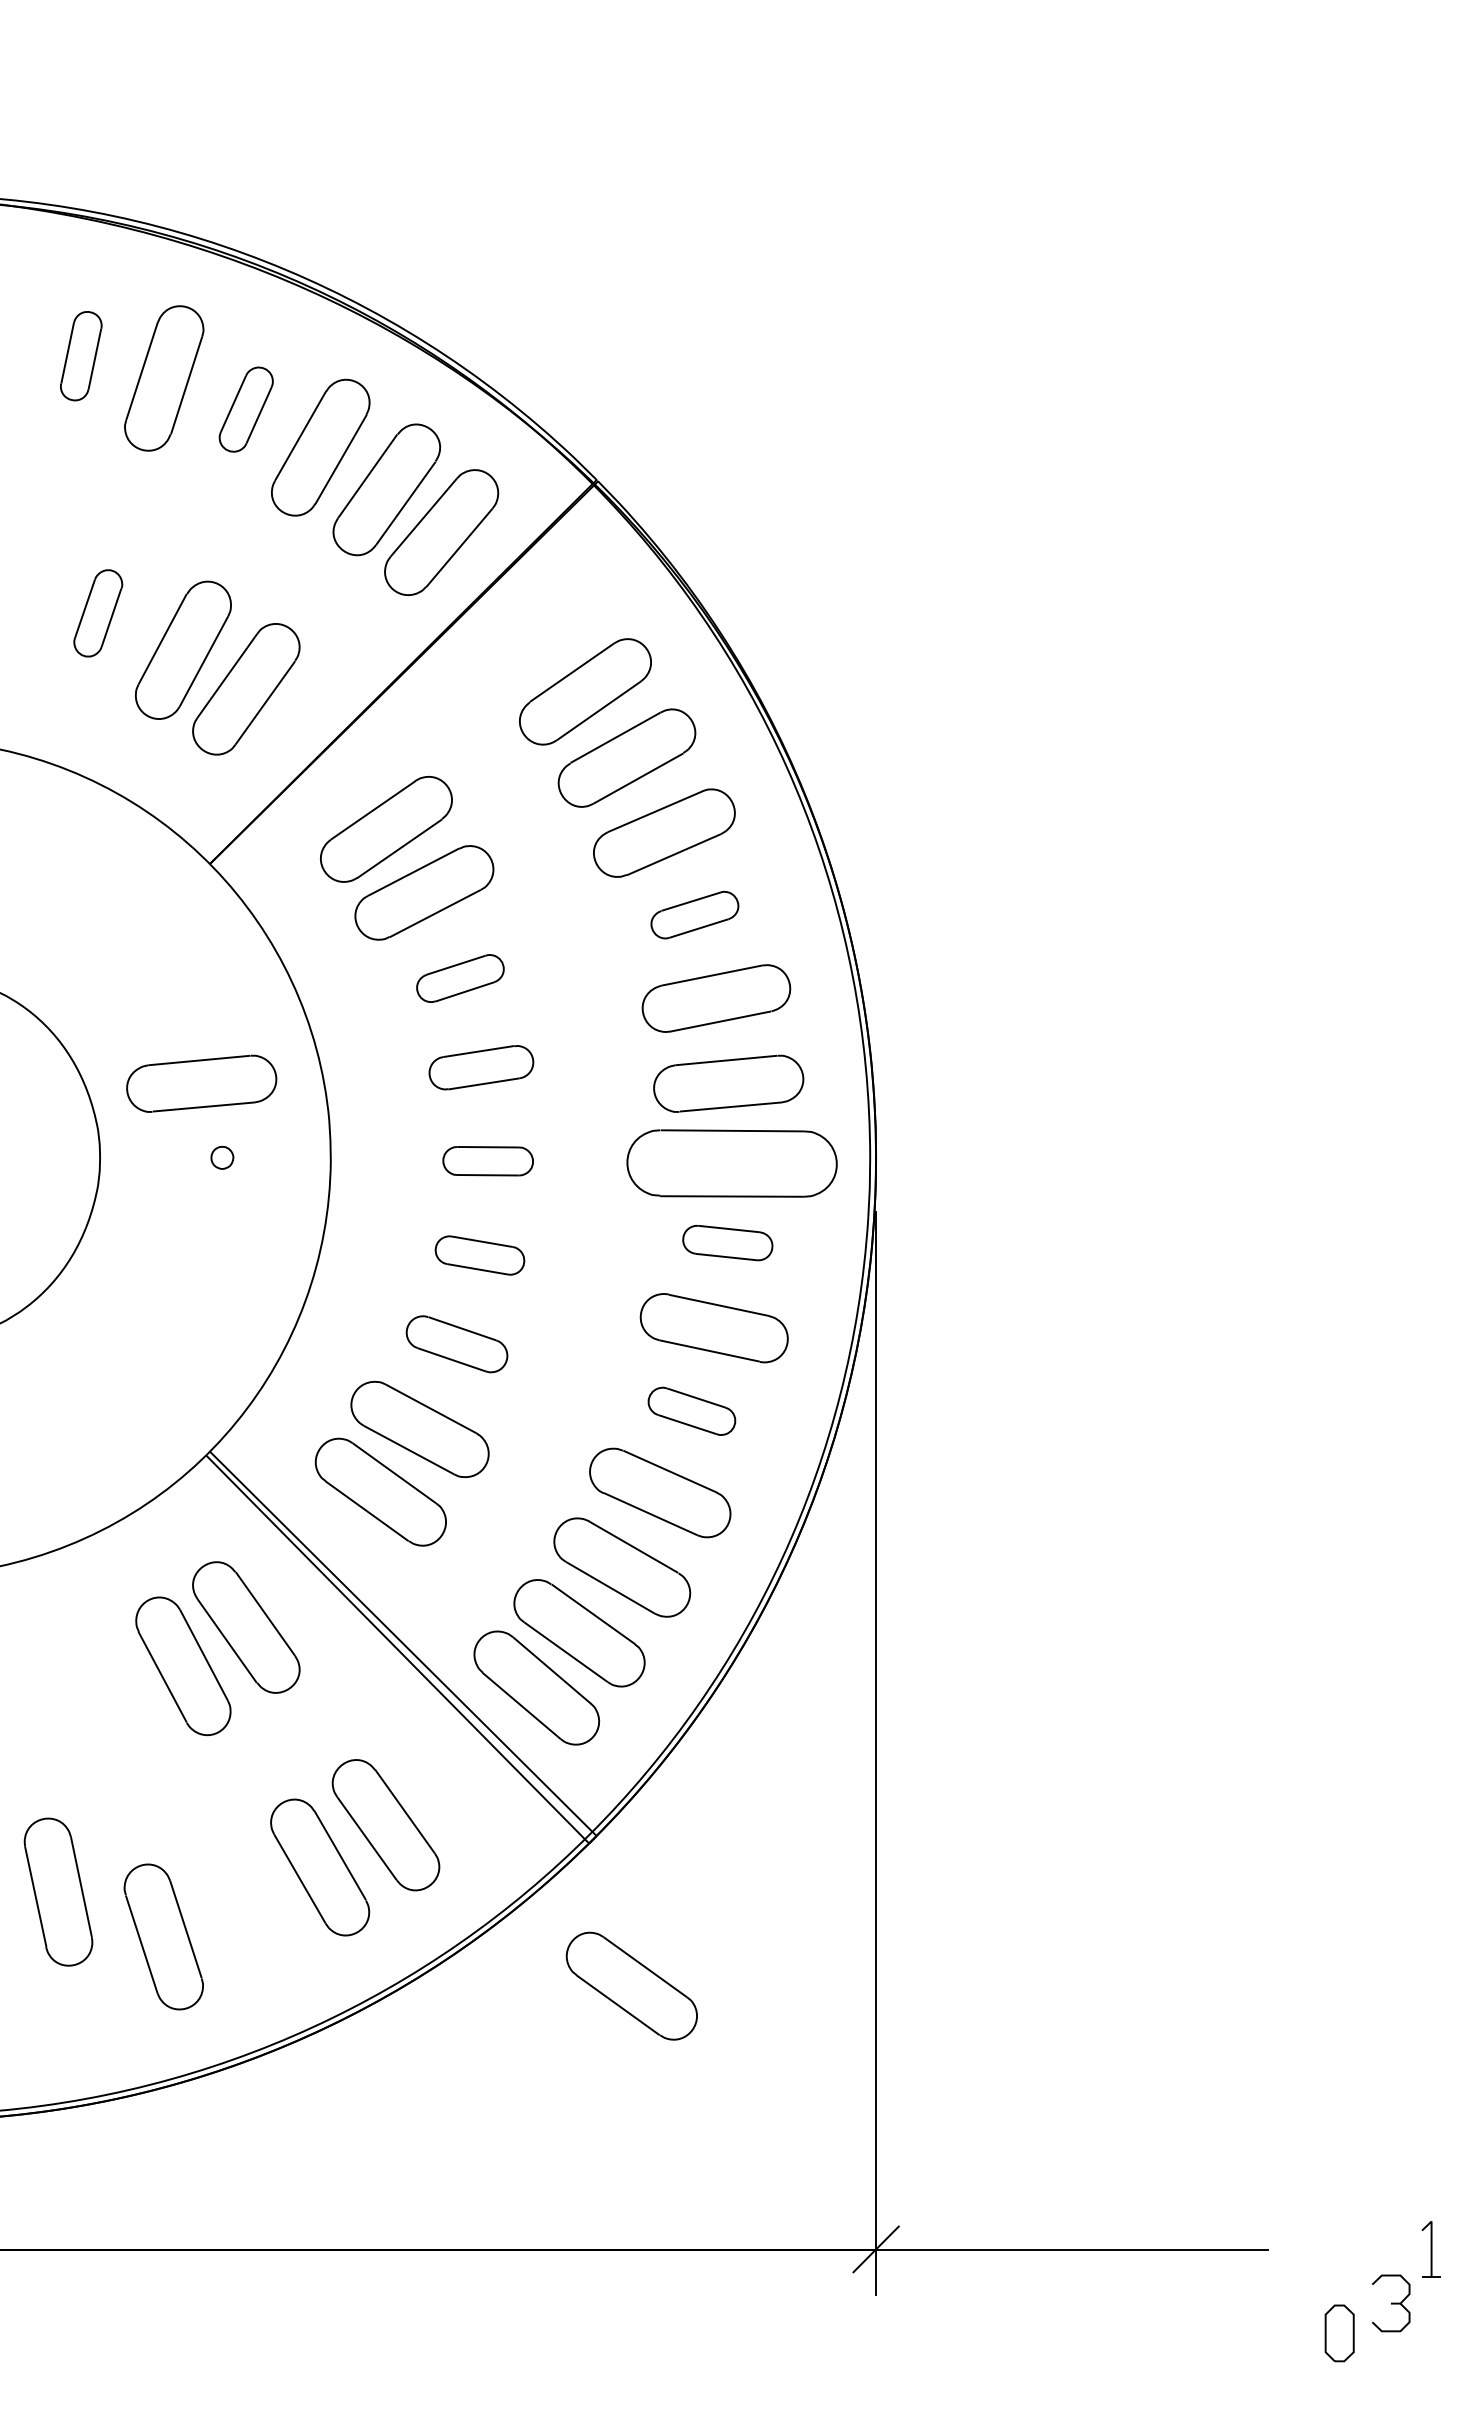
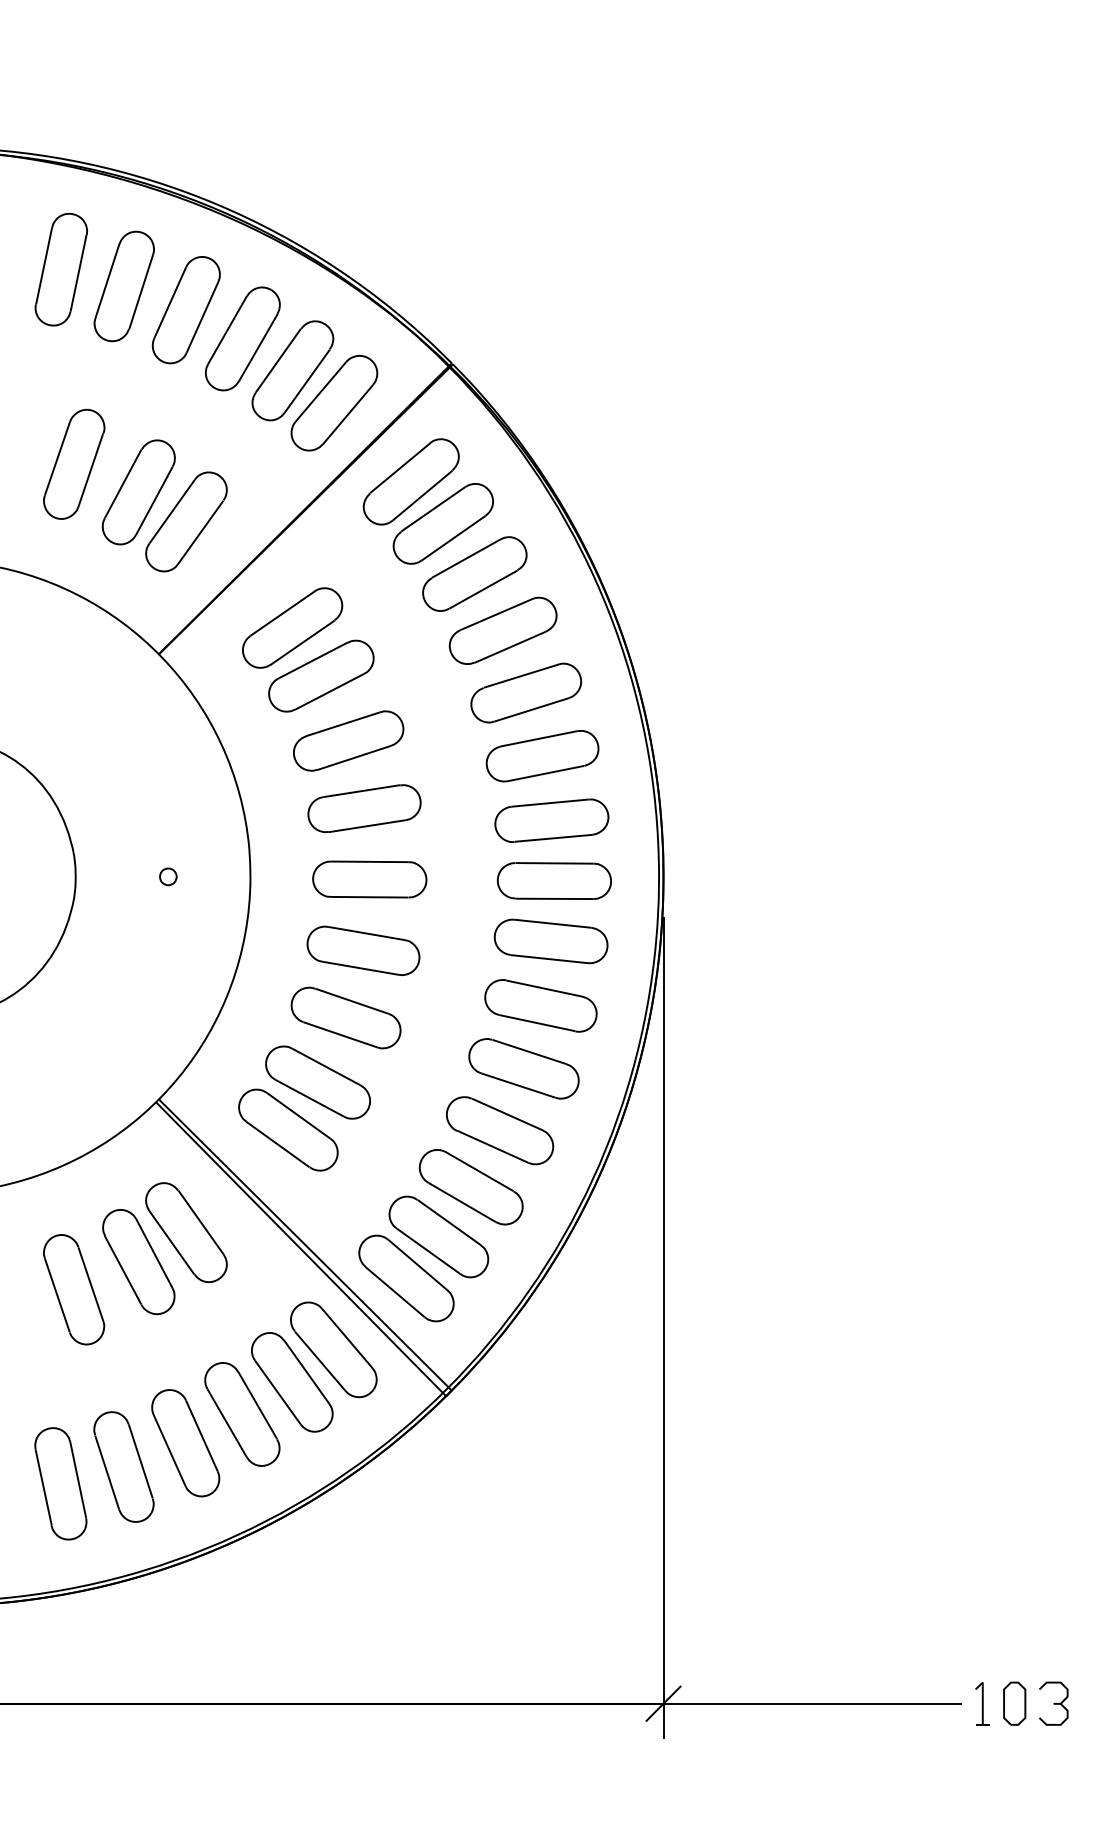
part: (81, 355) -> (61, 269), size x1.67
part: (246, 409) -> (186, 309), size x1.67
part: (98, 613) -> (74, 464), size x1.67
part: (542, 636) -> (410, 481), added
part: (694, 914) -> (525, 692), size x1.67
part: (460, 978) -> (348, 741), size x1.67
part: (481, 1067) -> (364, 808), size x1.43
part: (201, 1083) -> (152, 820), removed
part: (487, 1160) -> (369, 878), size x1.67
part: (731, 1162) -> (554, 880), size x0.71
part: (727, 1242) -> (550, 940), size x1.67
part: (479, 1255) -> (363, 950), size x1.67
part: (456, 1344) -> (345, 1018), size x1.43
part: (691, 1411) -> (523, 1069), size x1.67
part: (97, 1702) -> (73, 1289), added
part: (440, 1781) -> (333, 1349), added
part: (58, 1891) -> (60, 1483), moved
part: (245, 1905) -> (185, 1443), added
part: (631, 1985) -> (478, 1503), removed
part: (1430, 2249) -> (981, 1703), moved
part: (1391, 2303) -> (1053, 1703), moved
part: (1339, 2333) -> (1014, 1703), moved

